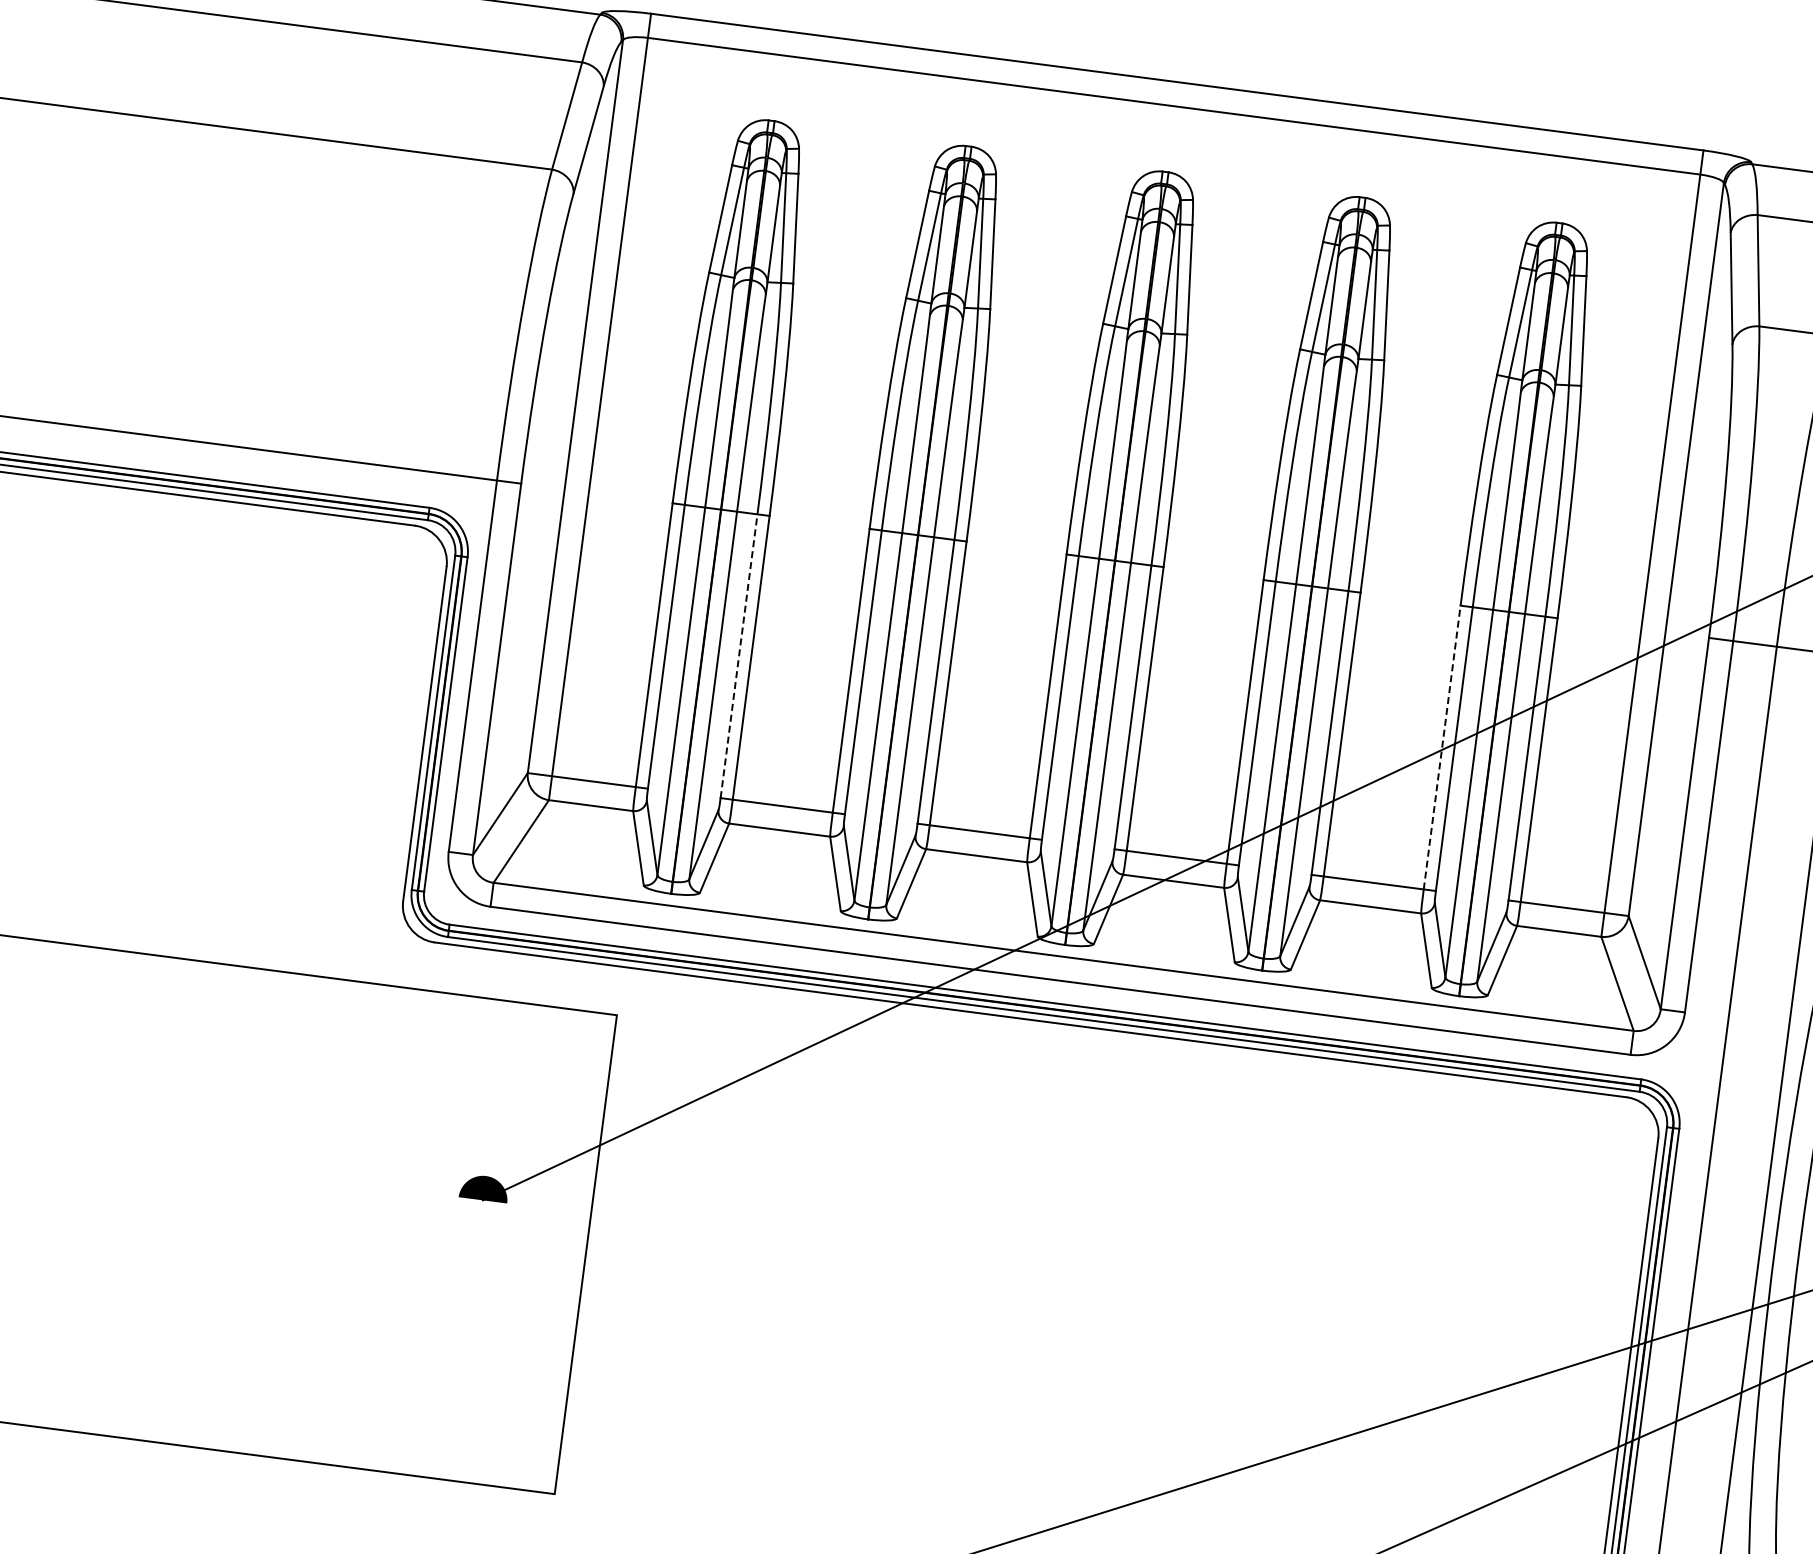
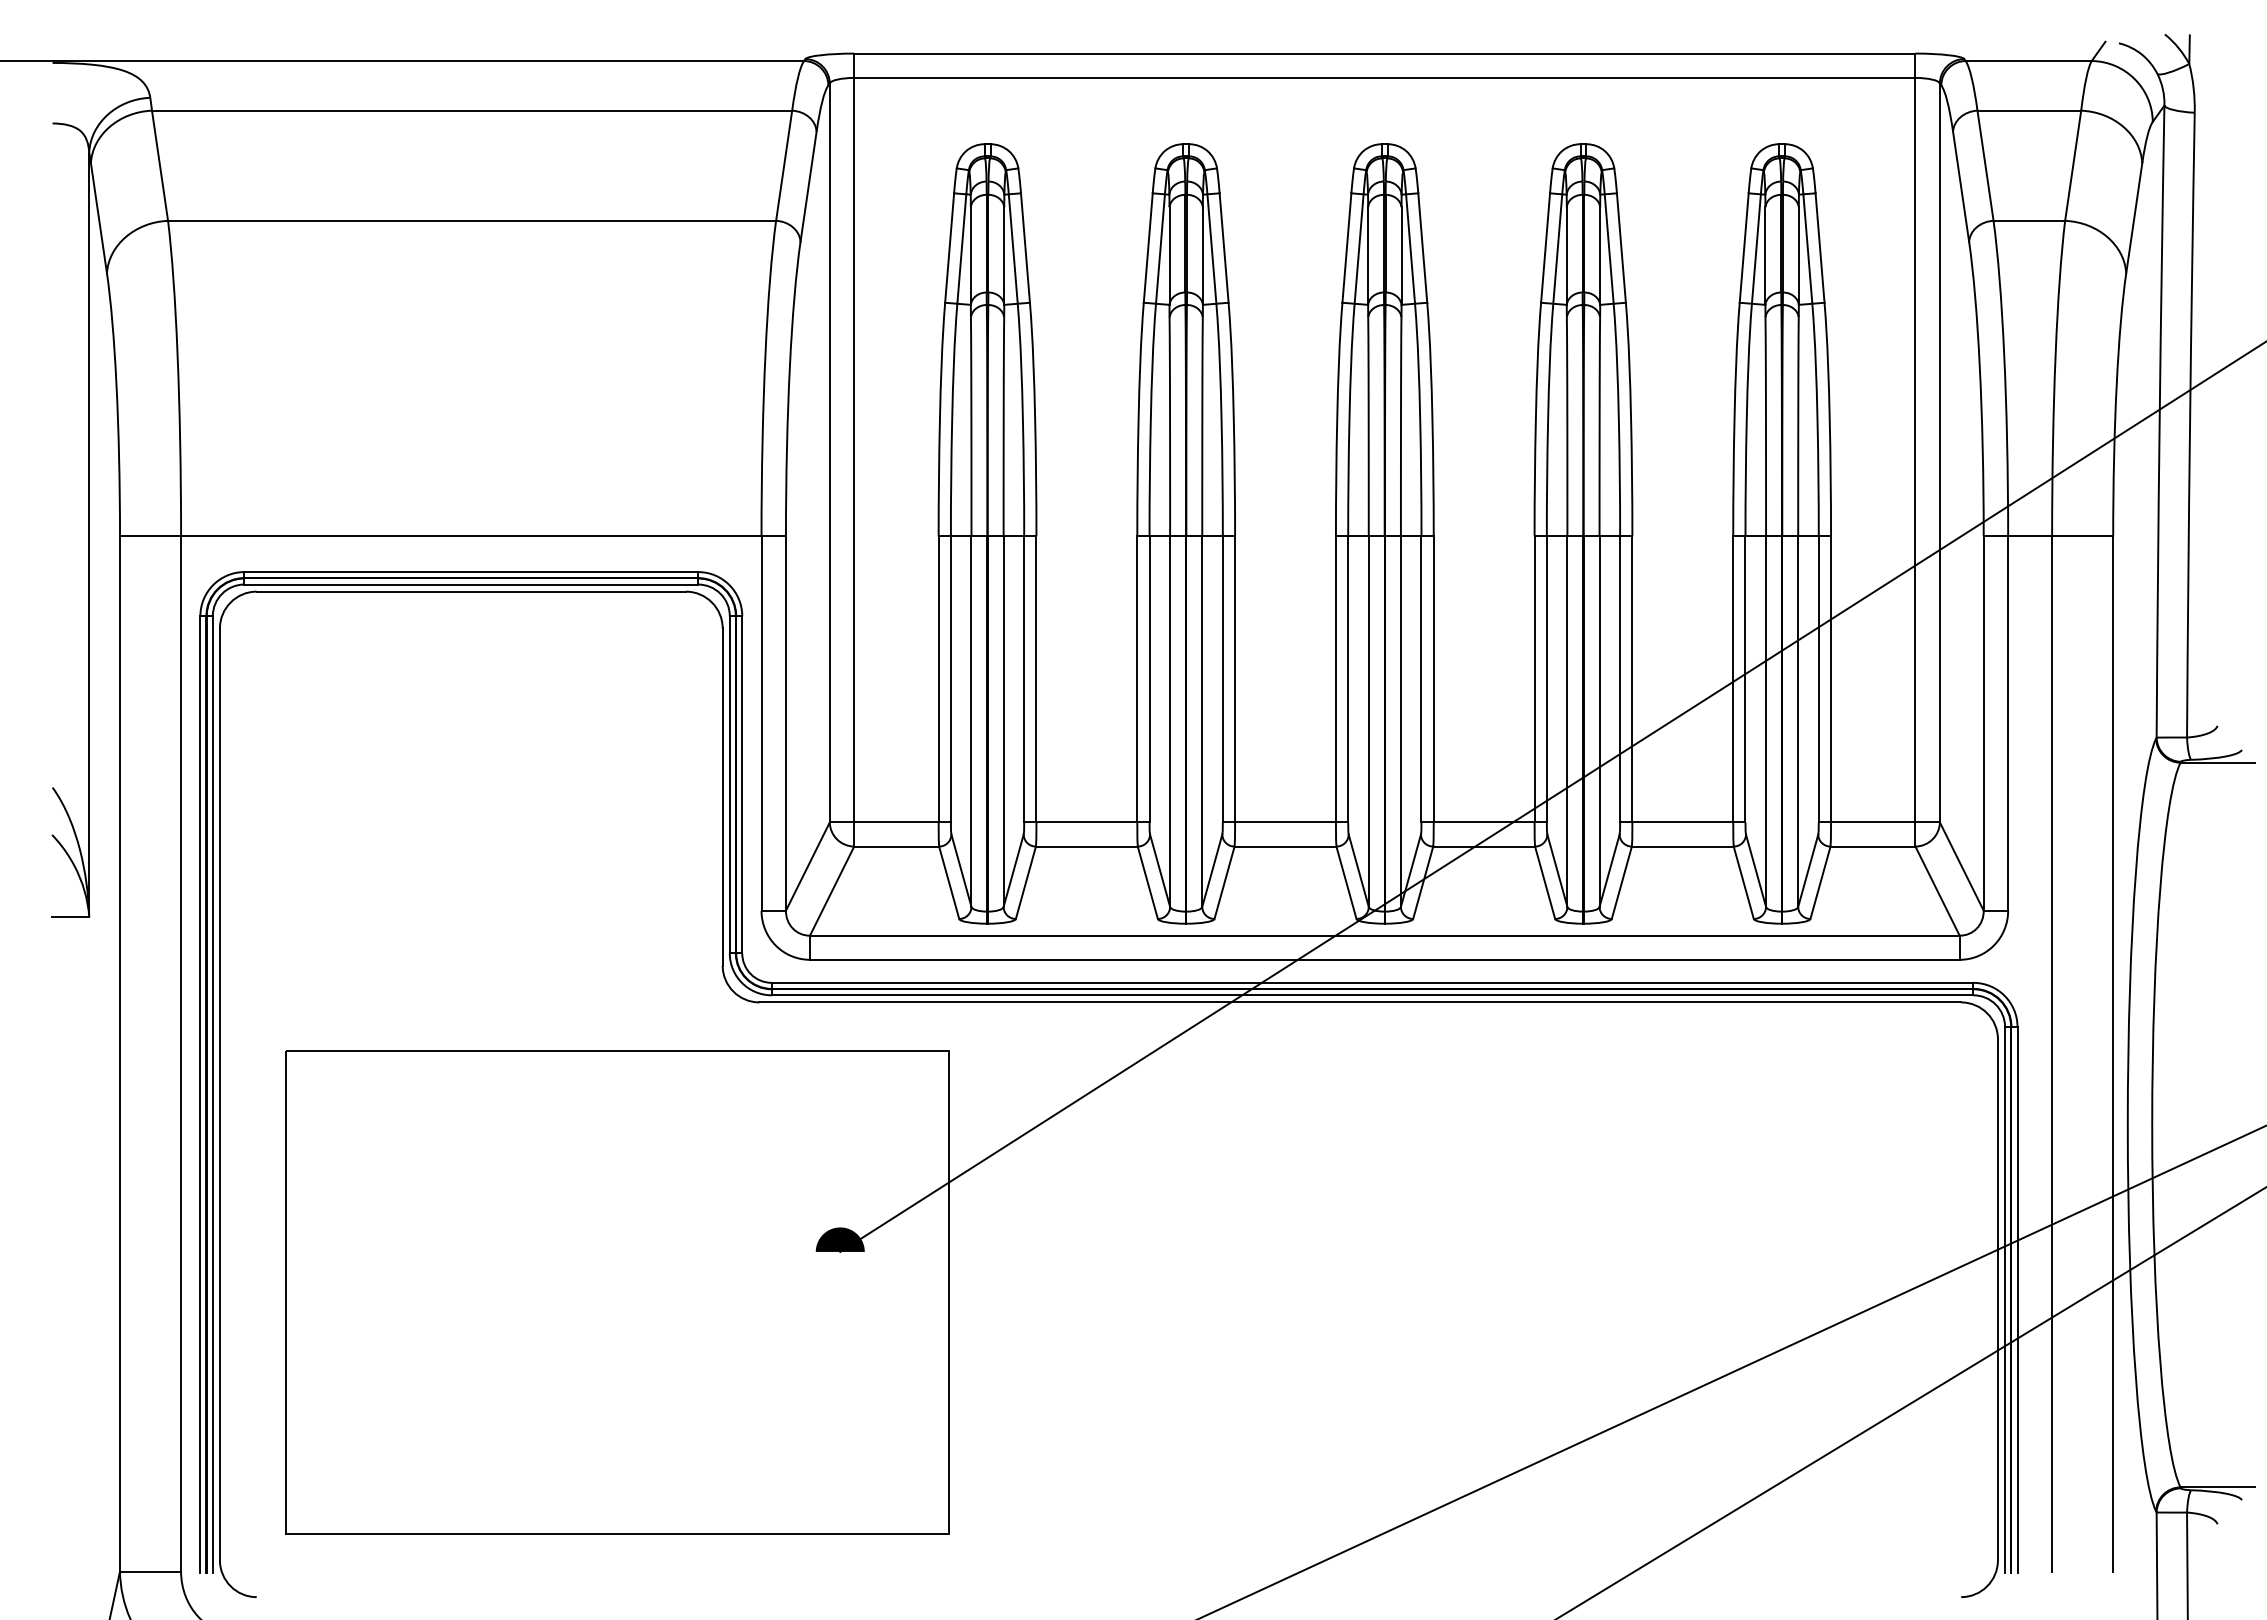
line: (739, 655) -> (1024, 678), dashed -> solid
line: (1442, 746) -> (1733, 678), dashed -> solid

